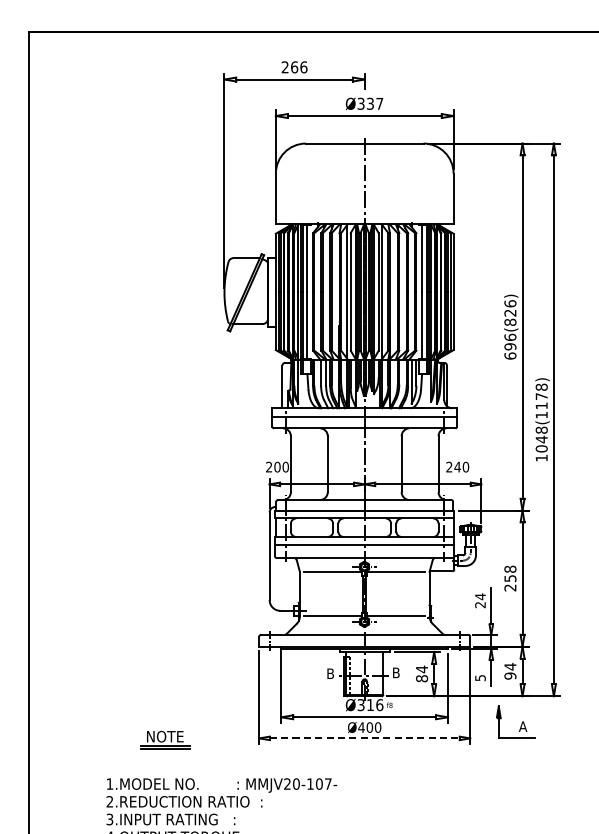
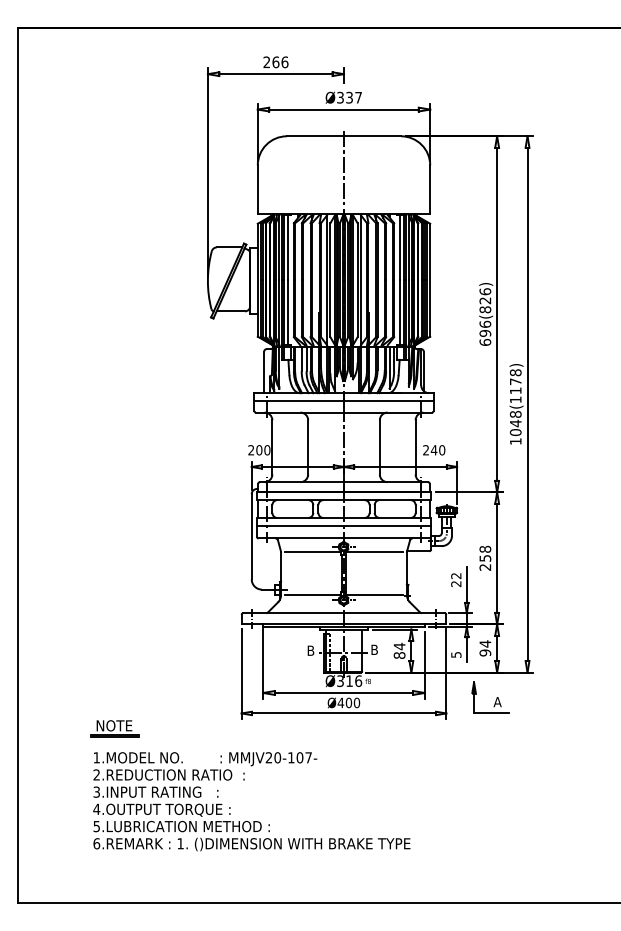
text: (480, 596) -> (456, 575), 24 -> 22
line: (365, 738) -> (344, 713), dashed -> solid
part: (165, 739) -> (114, 728), moved

